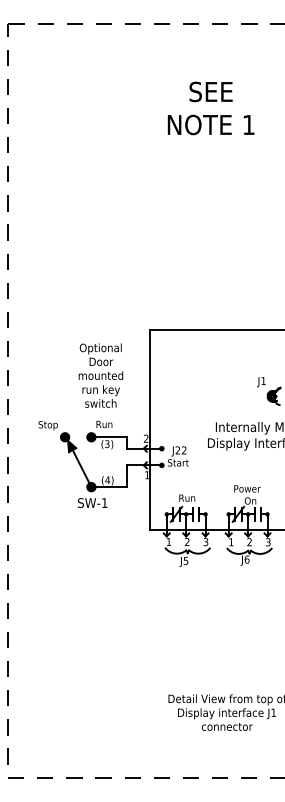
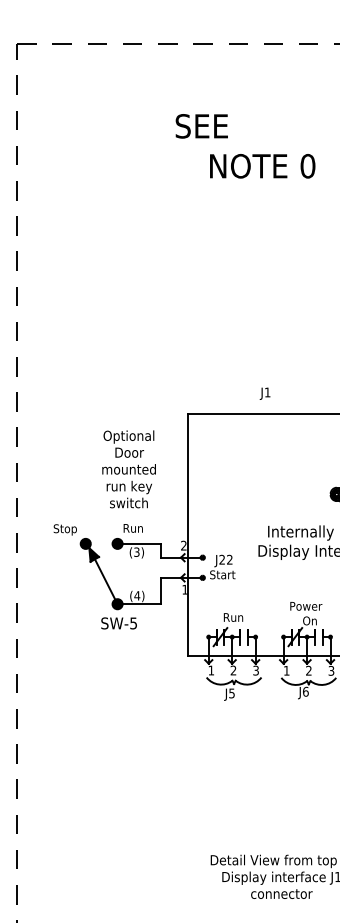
text: (210, 91) -> (201, 125), moved
text: (248, 124) -> (307, 165), 1 -> 0
text: (261, 382) -> (265, 394), moved
text: (104, 502) -> (133, 622), SW-1 -> SW-5

